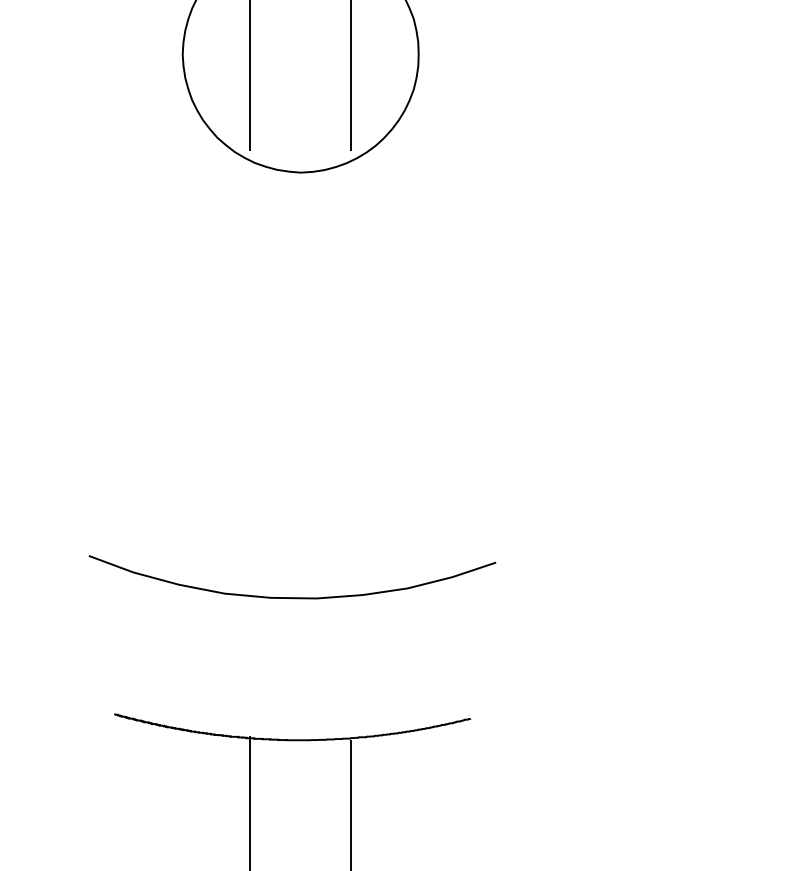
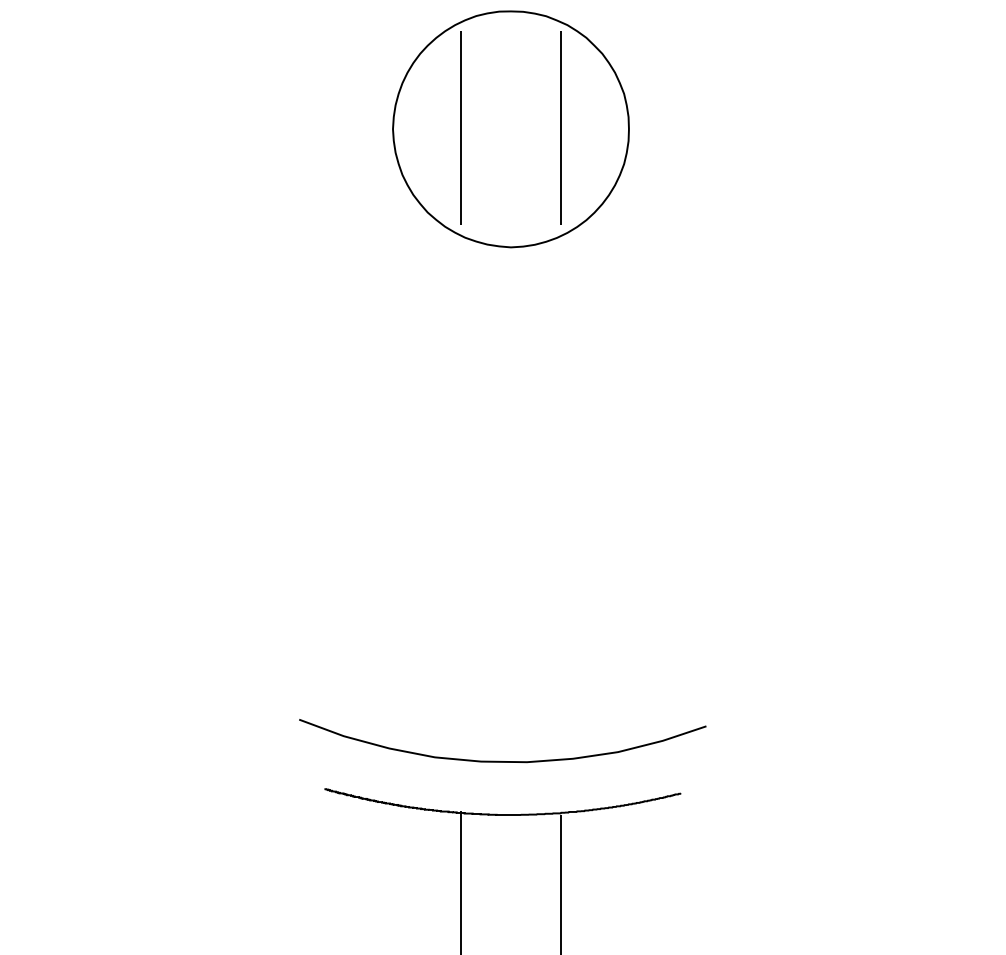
curve: (289, 596) -> (499, 760), moved

